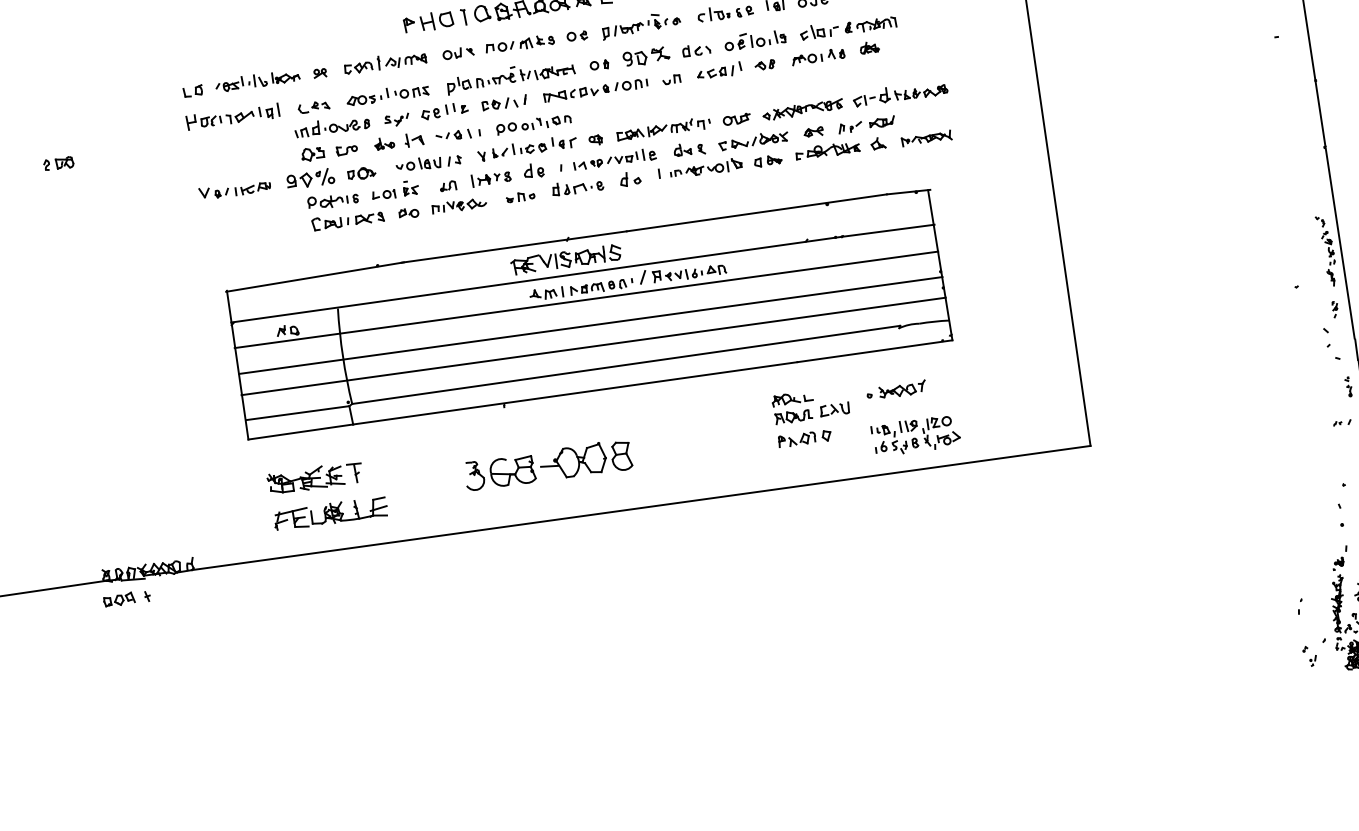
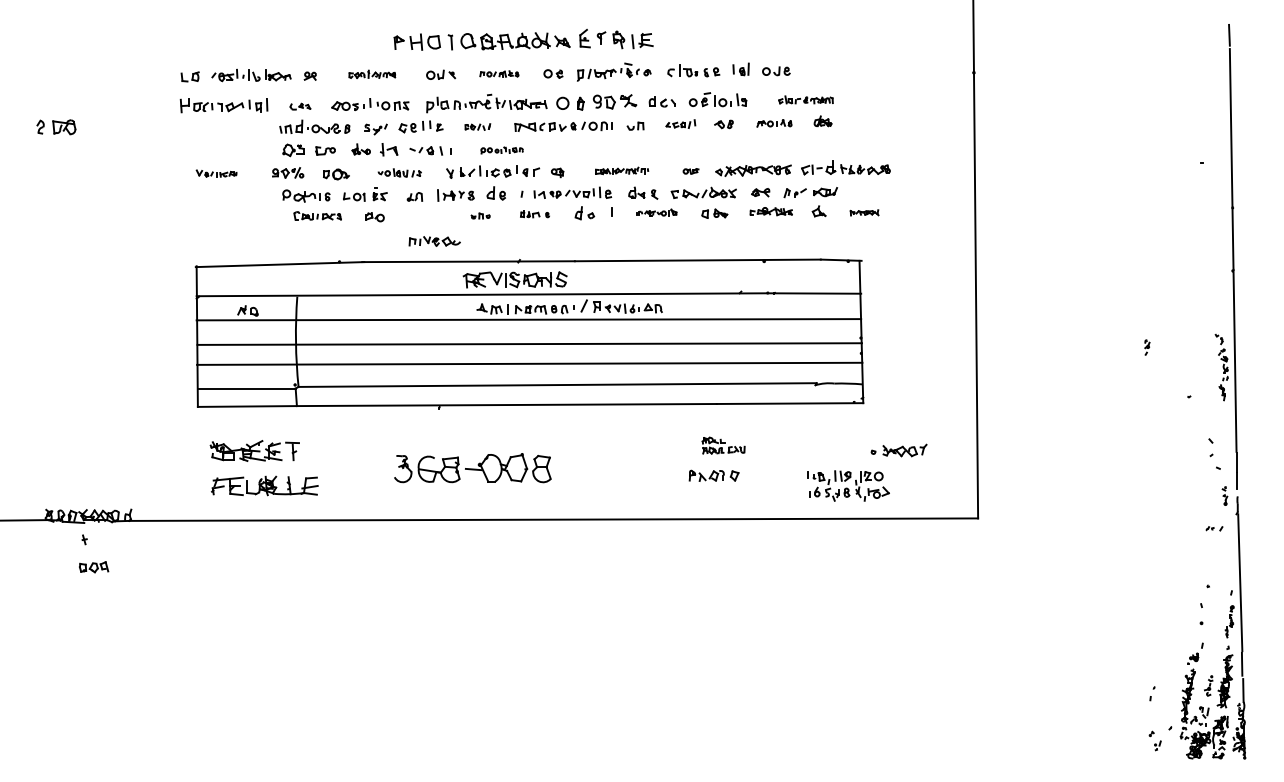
part: (847, 27) -> (805, 99), size x0.6
part: (520, 43) -> (499, 73), size x0.6
part: (818, 56) -> (774, 123), size x0.7
part: (385, 62) -> (372, 74), size x0.6
part: (599, 64) -> (570, 103), size x1.6
part: (718, 70) -> (680, 123), size x0.7
part: (504, 102) -> (477, 126), size x0.6
part: (314, 106) -> (300, 106), size x0.7
part: (736, 119) -> (690, 171), size x0.6
part: (533, 124) -> (501, 150), size x0.6
part: (663, 128) -> (621, 170), size x0.6
part: (926, 138) -> (864, 212), size x0.6
part: (826, 150) -> (770, 211), size x0.7
part: (428, 162) -> (399, 172), size x0.7
part: (58, 163) -> (56, 127), size x1.4
part: (706, 168) -> (656, 212), size x0.6
part: (309, 178) -> (287, 172), size x0.7
part: (577, 186) -> (534, 213), size x0.6
part: (234, 189) -> (216, 173), size x0.6
part: (520, 196) -> (480, 215), size x0.7
part: (459, 205) -> (434, 241), moved
part: (347, 219) -> (317, 215), size x0.7
part: (1335, 309) -> (1147, 347), moved
part: (895, 390) -> (898, 450), moved
part: (810, 405) -> (723, 445), size x0.6
part: (915, 435) -> (848, 485), moved
part: (119, 599) -> (94, 567), moved

